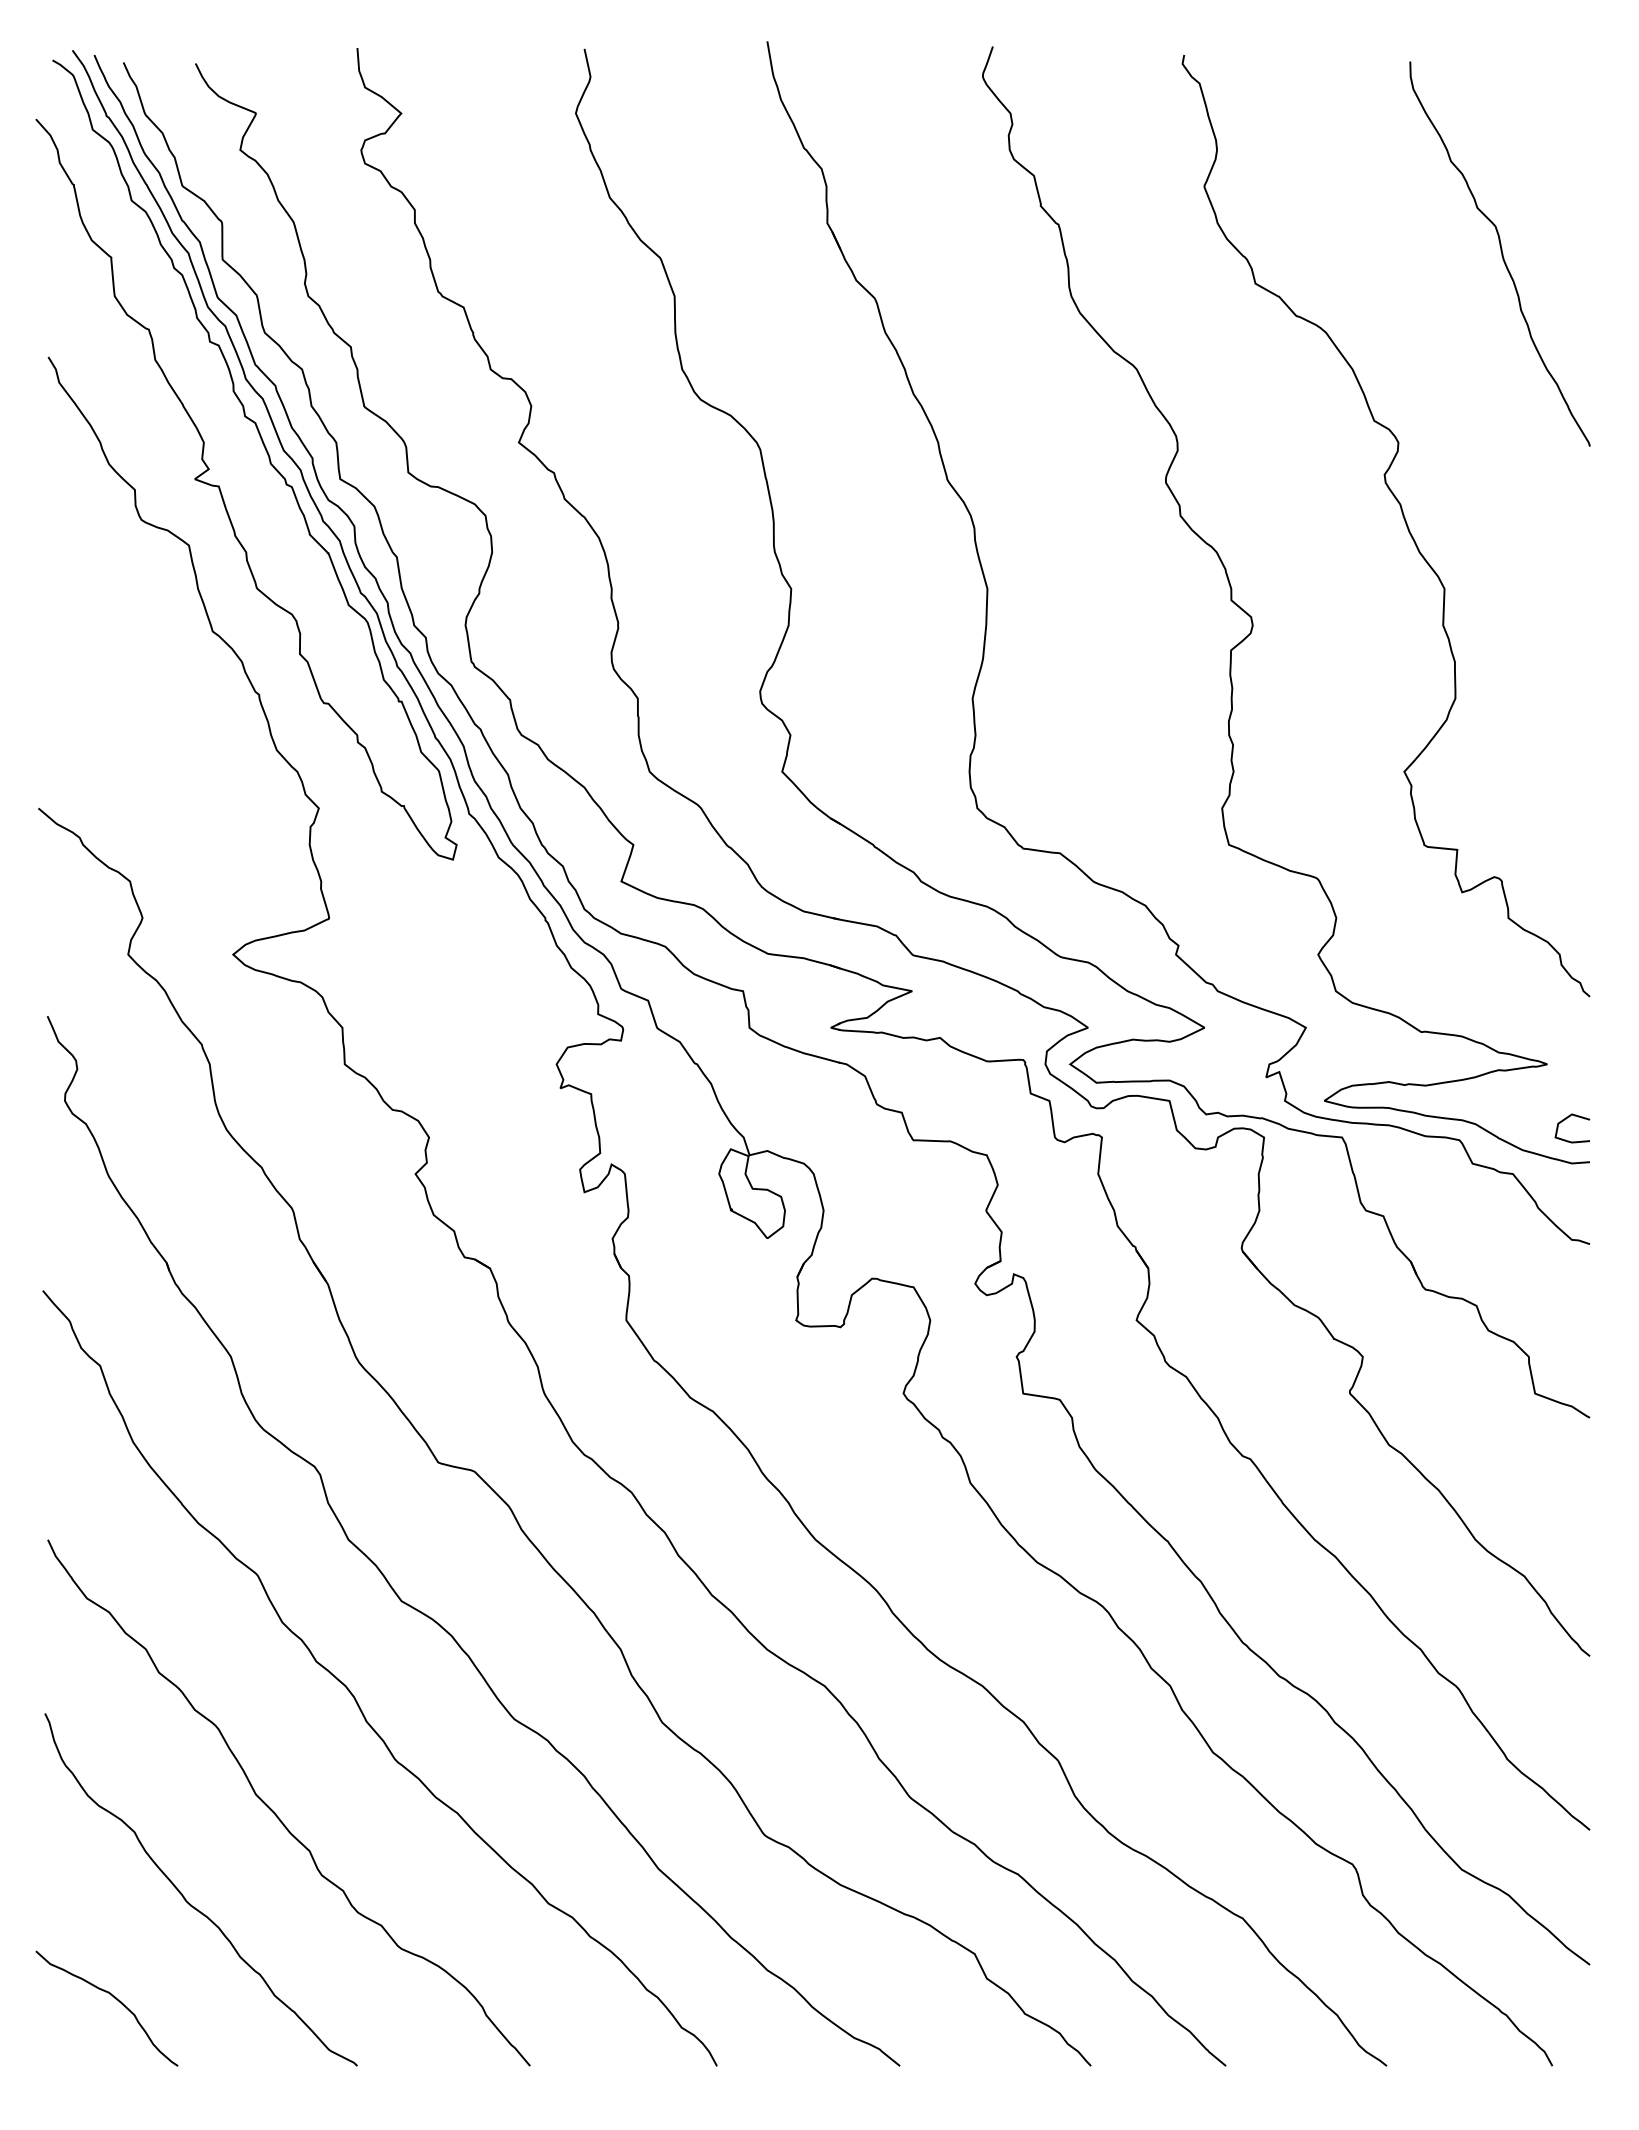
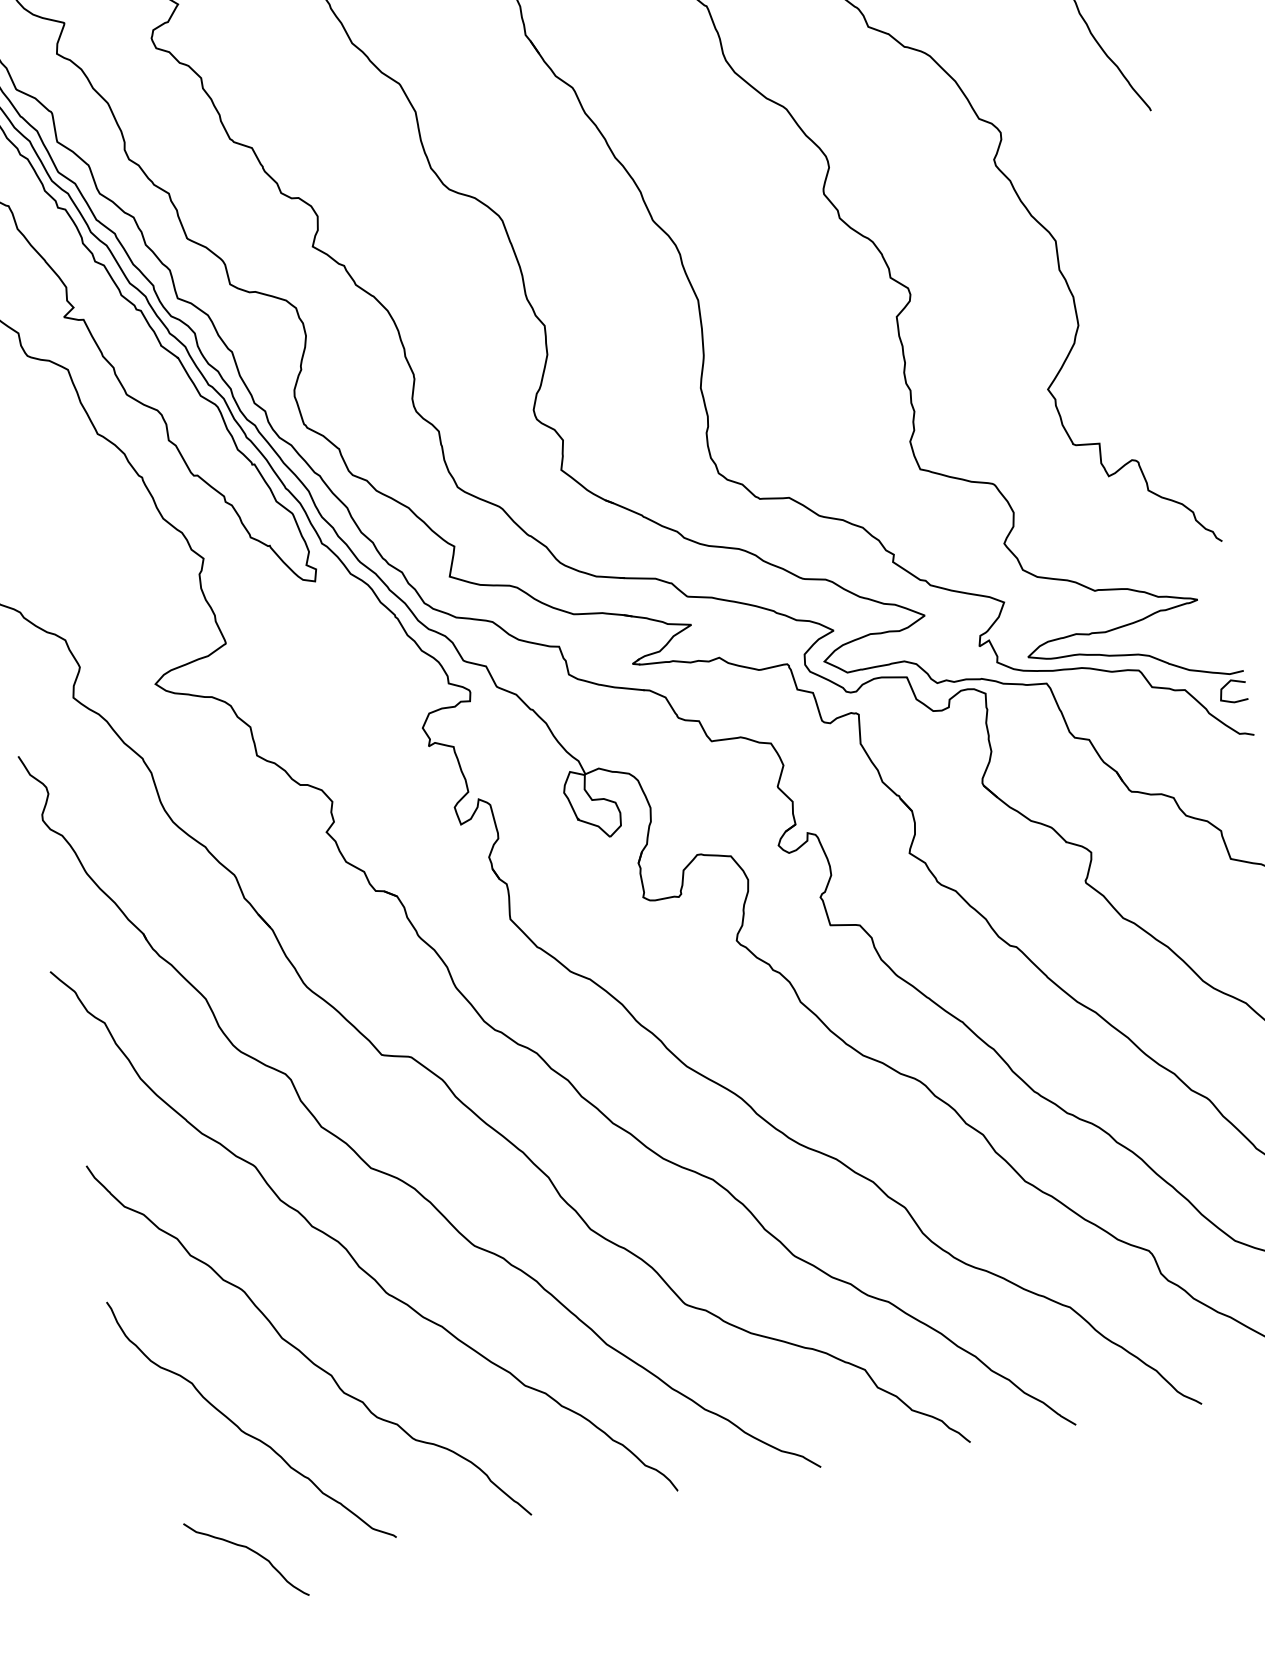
curve: (1566, 1119) -> (1227, 685), moved
curve: (115, 1999) -> (251, 1551), moved

